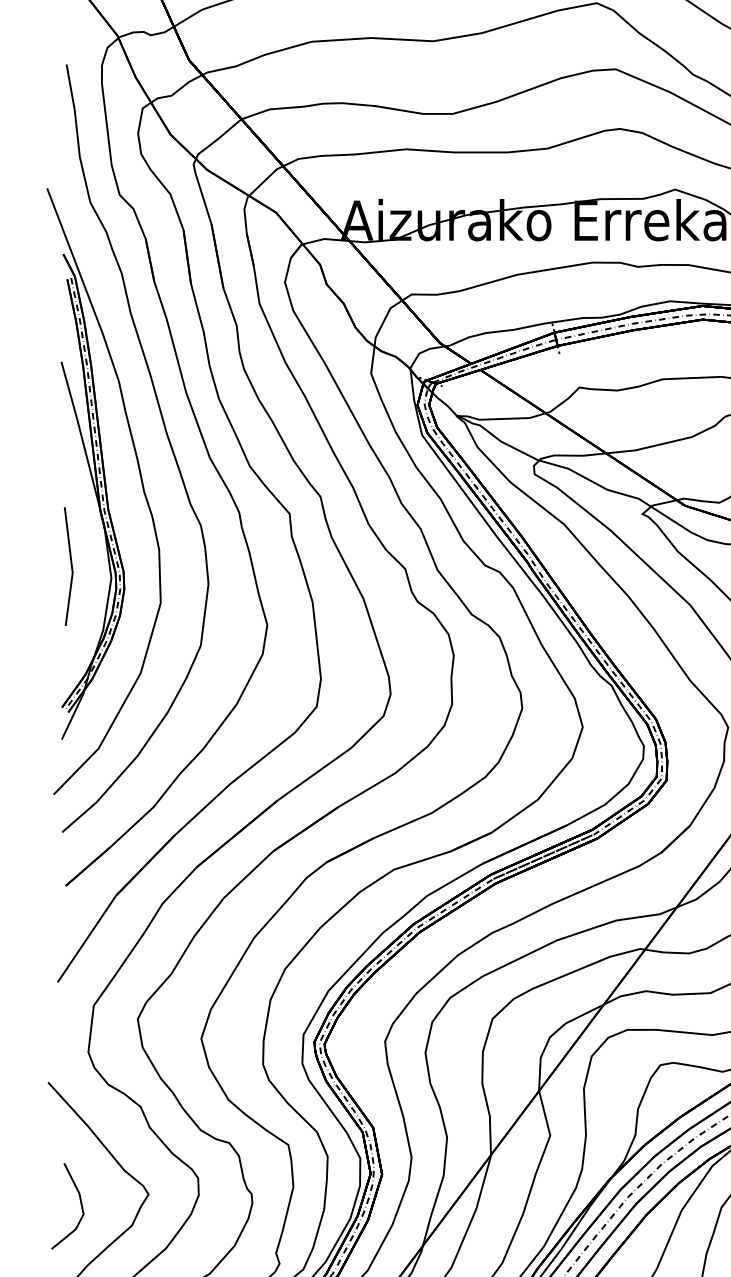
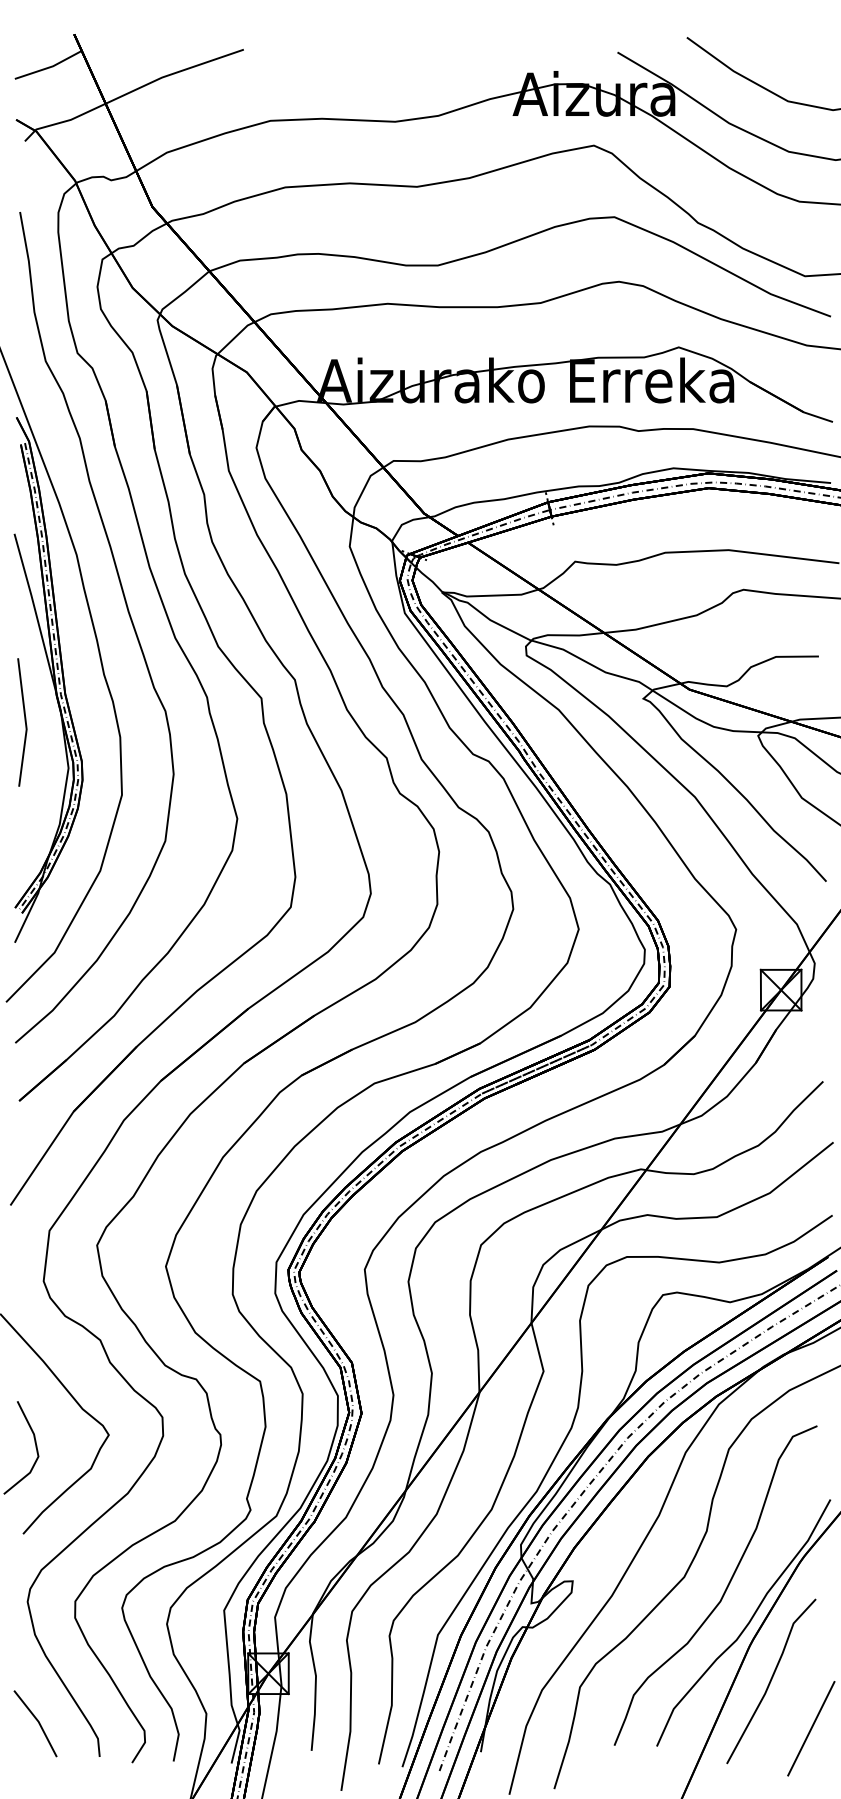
line: (70, 565) -> (24, 721), moved

